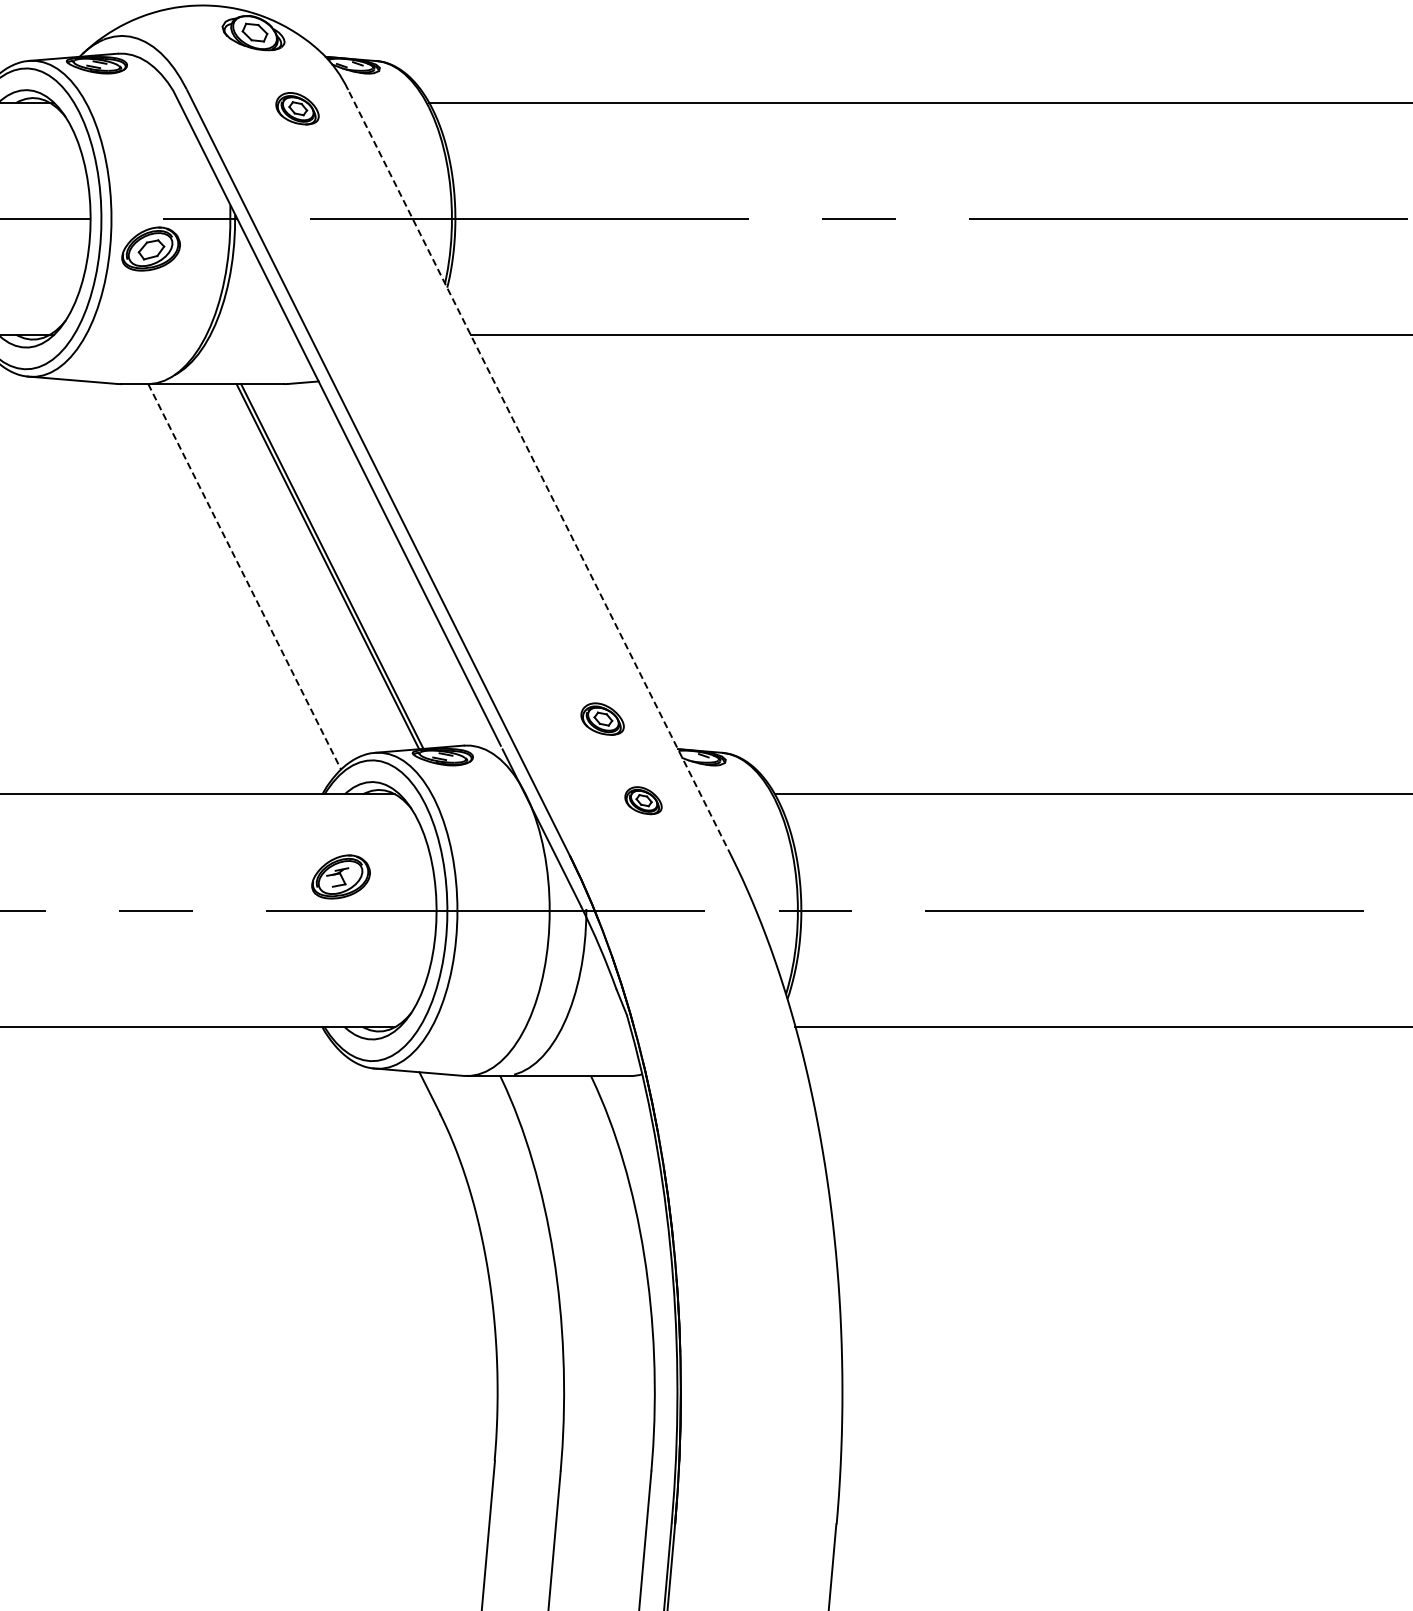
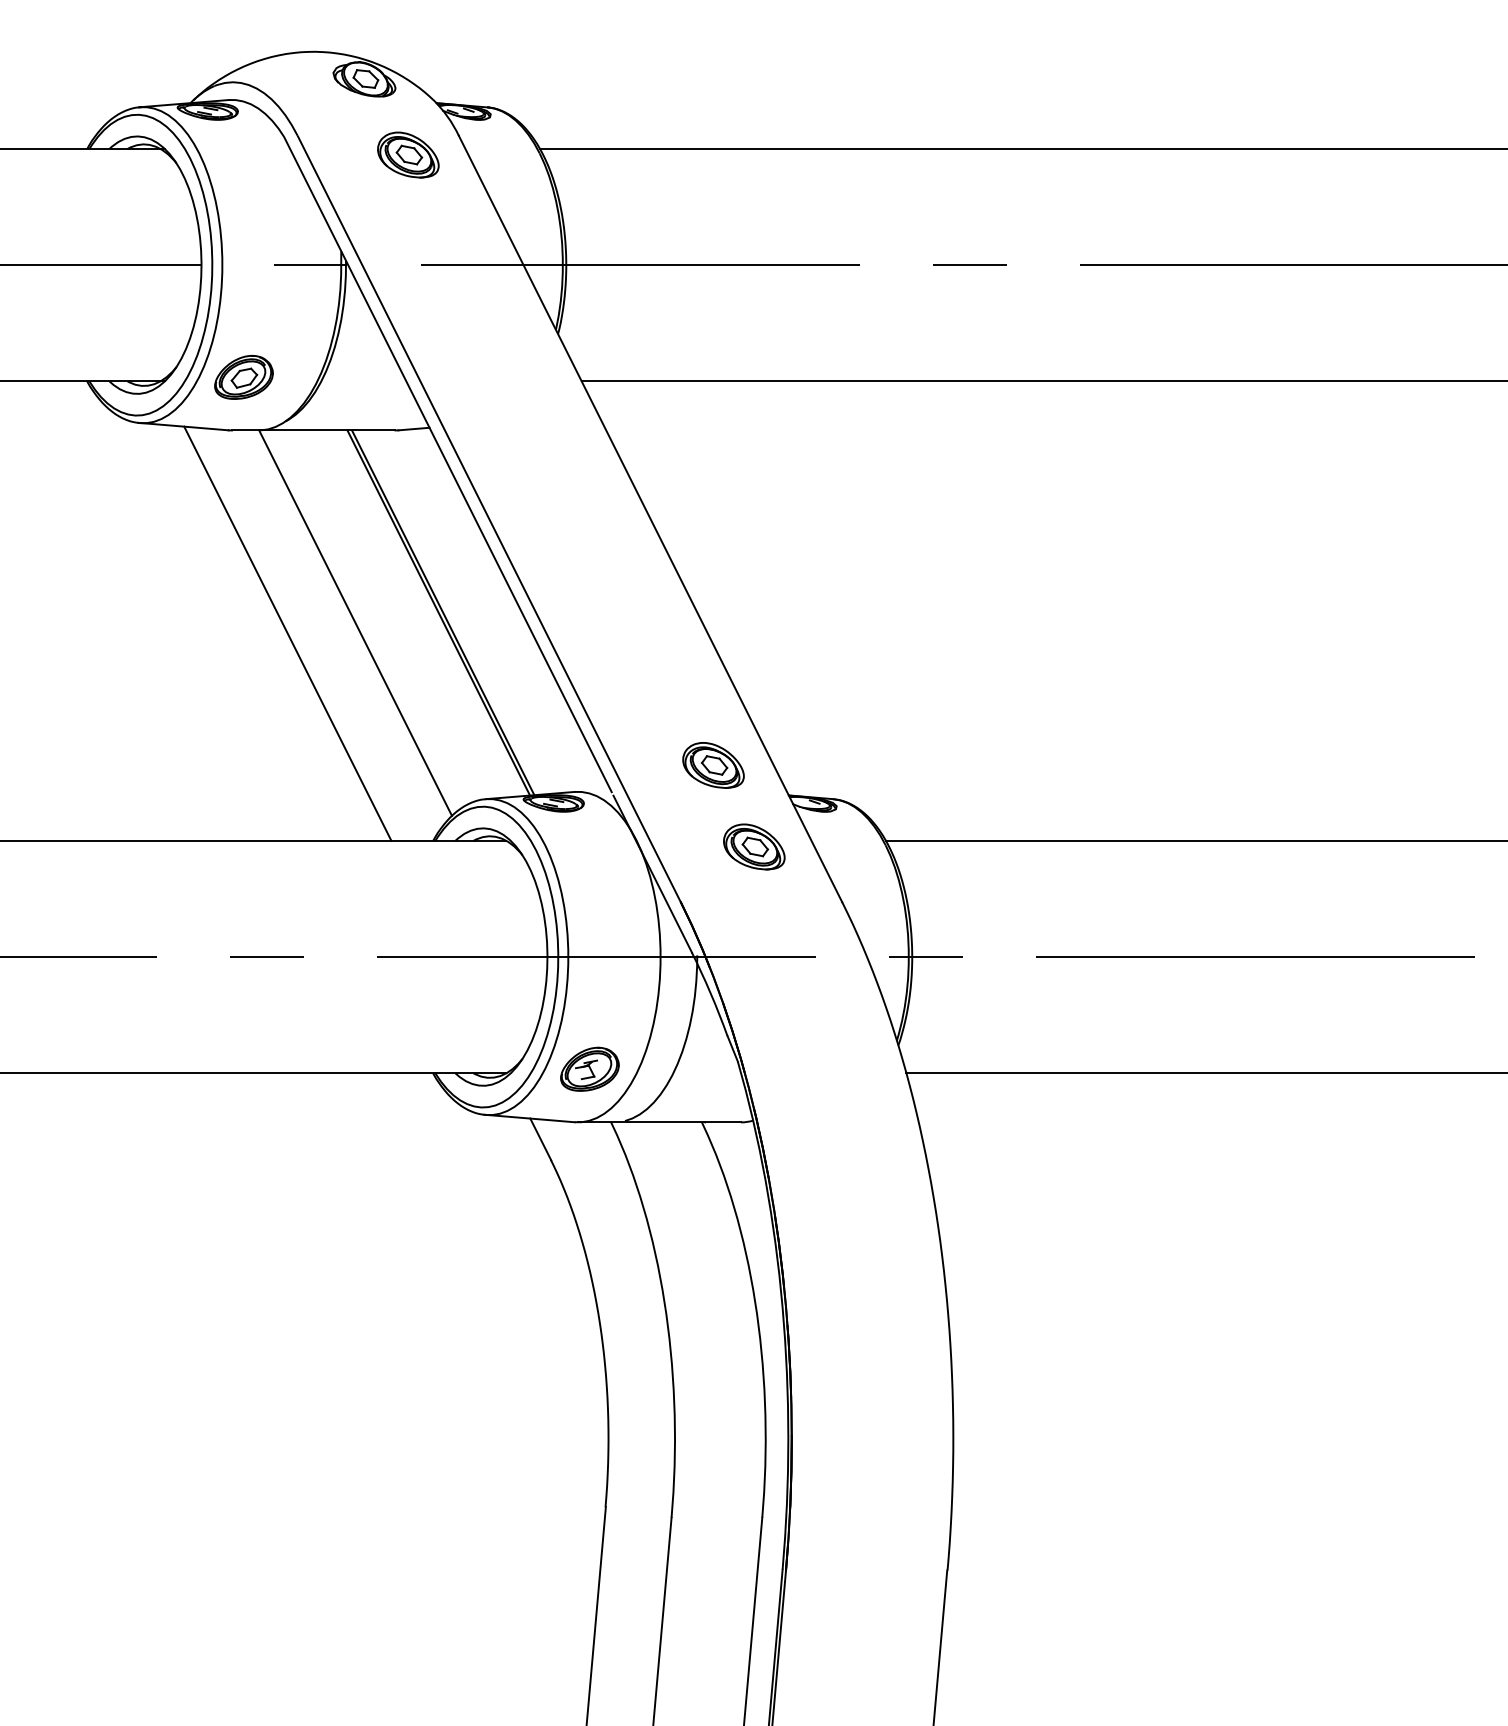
part: (297, 108) -> (408, 154), size x1.43
part: (150, 248) -> (243, 376), moved
line: (539, 472) -> (650, 518), dashed -> solid
line: (244, 577) -> (355, 623), dashed -> solid
line: (176, 587) -> (287, 633), added
part: (602, 719) -> (713, 765), size x1.43
part: (643, 800) -> (754, 846), size x1.67
part: (340, 876) -> (589, 1068), moved

